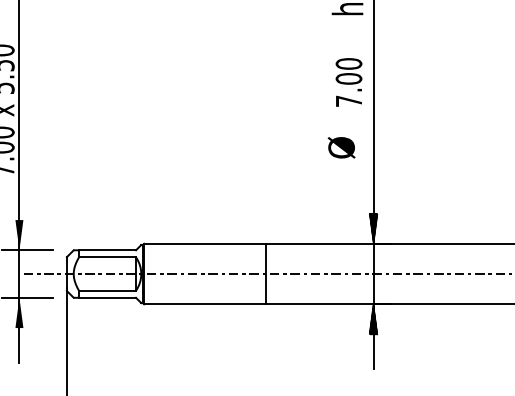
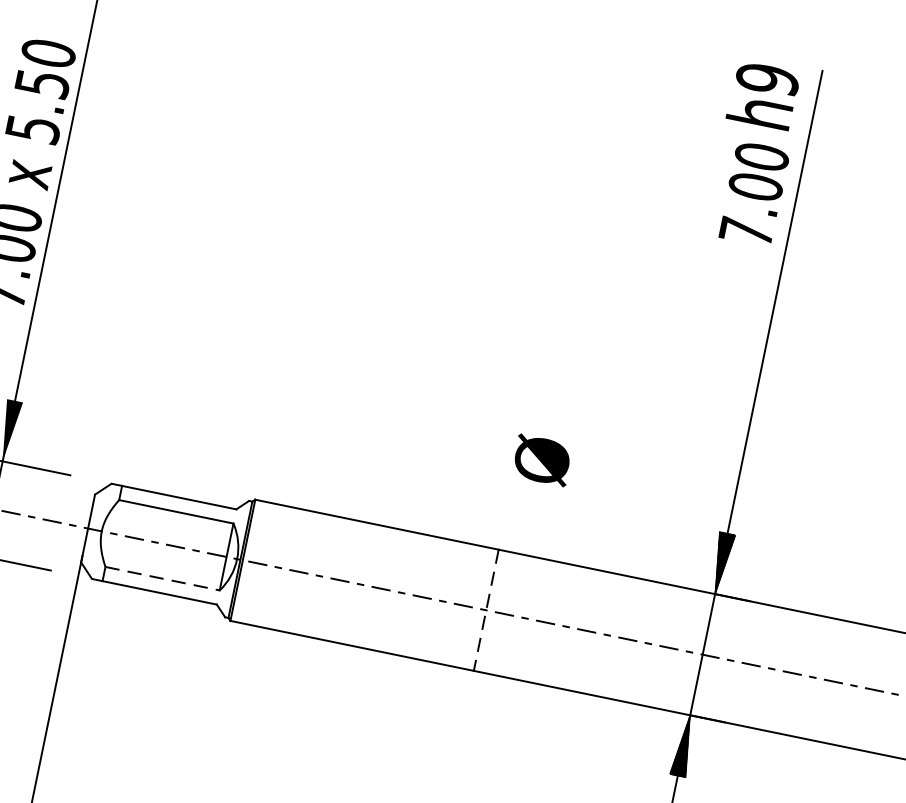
text: (348, 82) -> (753, 193), moved
text: (341, 147) -> (542, 459), moved
line: (265, 274) -> (485, 611), solid -> dashed
line: (107, 290) -> (162, 578), solid -> dashed

